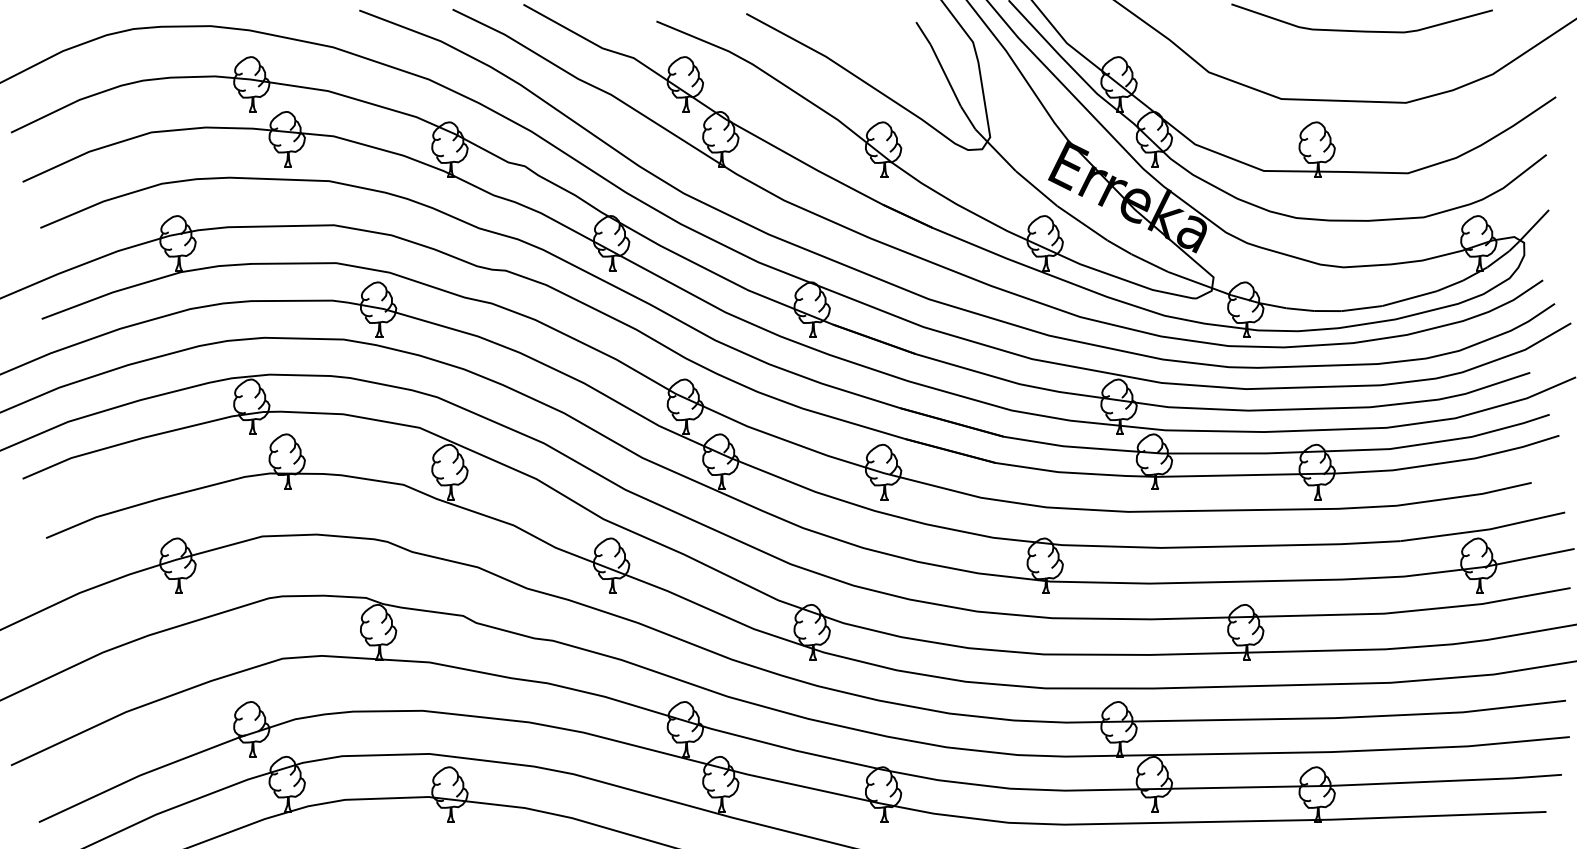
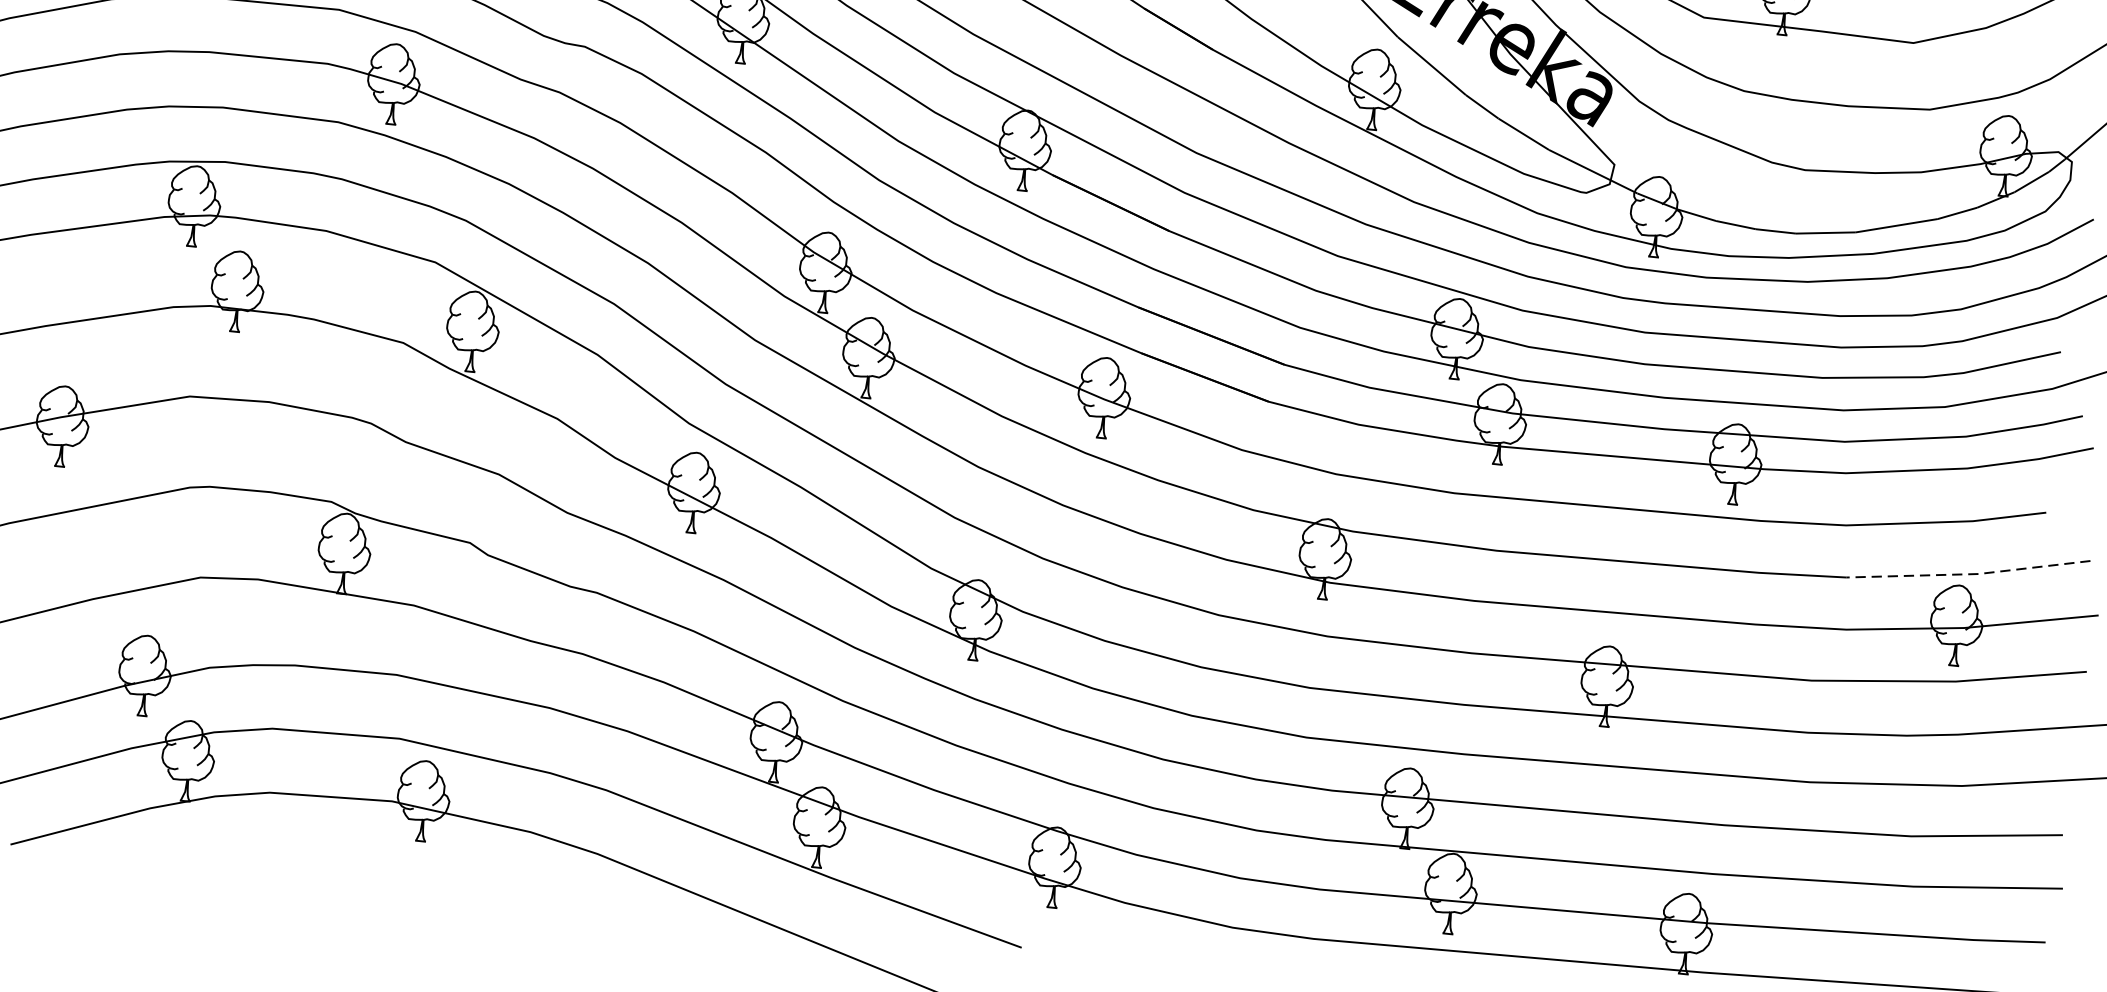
line: (1483, 530) -> (1968, 574), solid -> dashed

